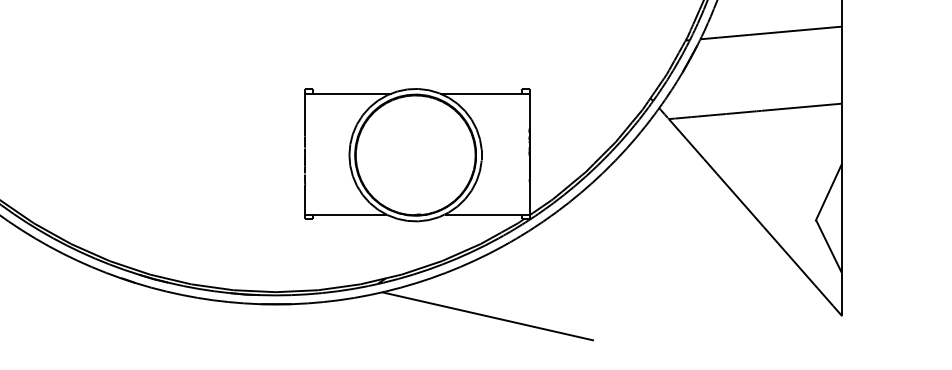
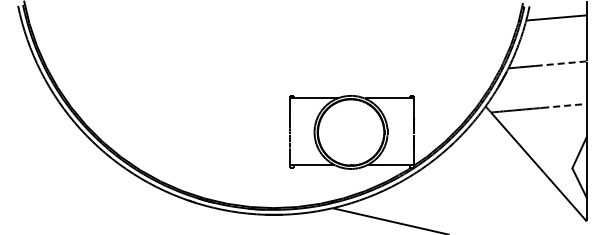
line: (796, 30) -> (561, 63), solid -> dashed
line: (801, 106) -> (564, 105), solid -> dashed

